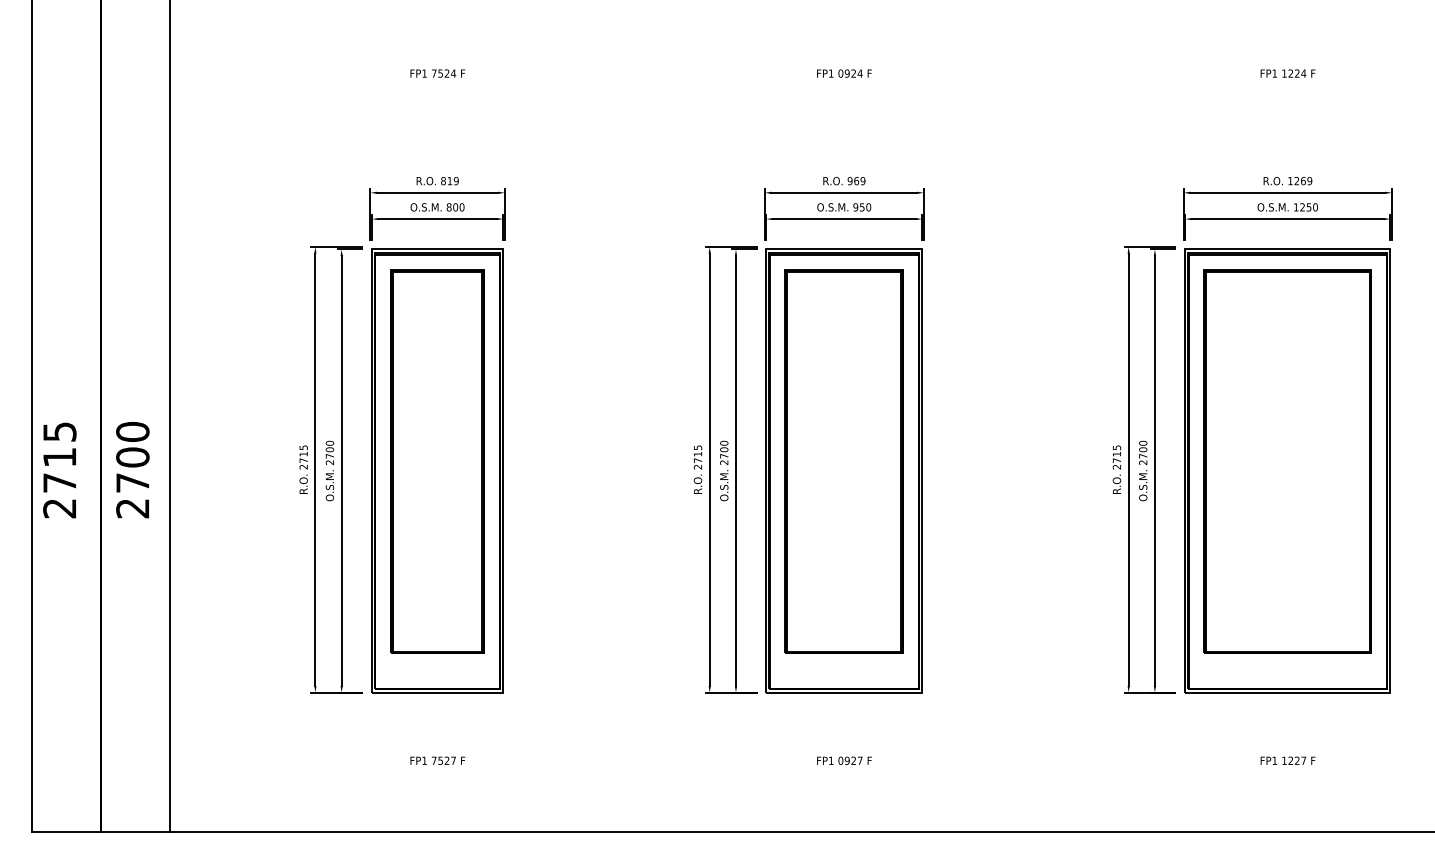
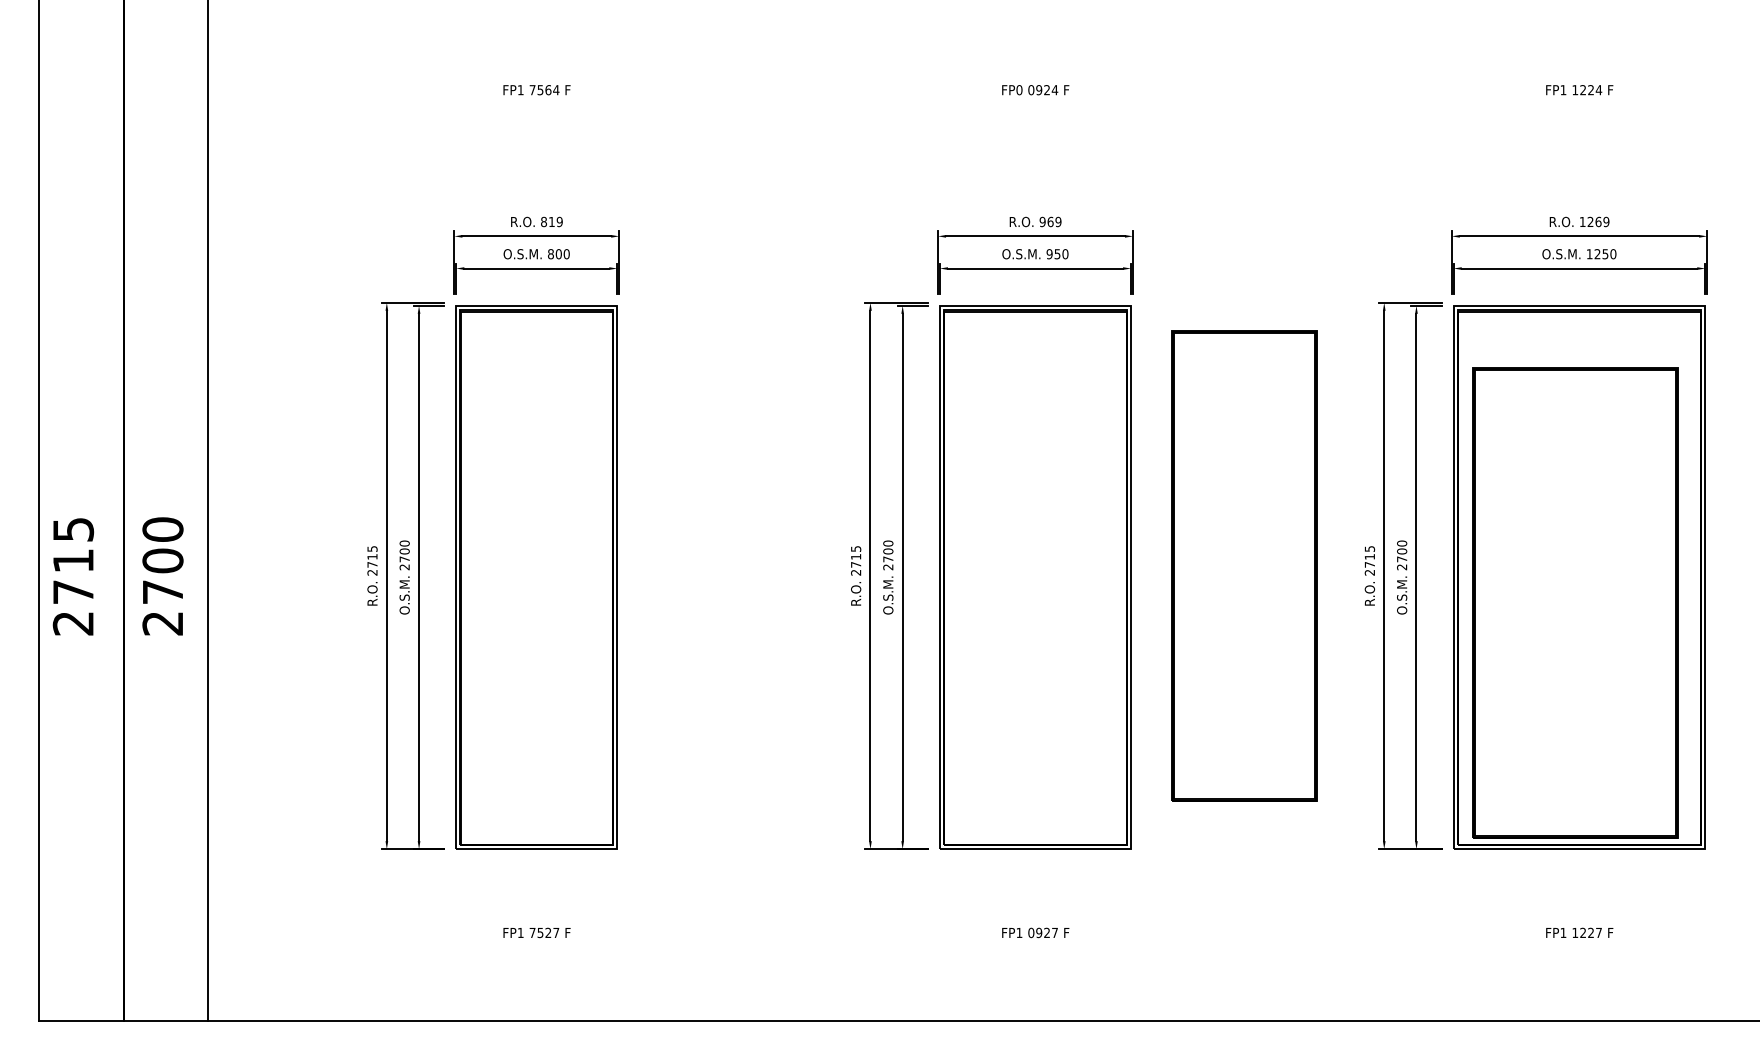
text: (447, 73) -> (548, 90), 7524 -> 7564
text: (831, 73) -> (1019, 90), FP1 -> FP0
part: (437, 461) -> (536, 565), removed
part: (844, 461) -> (1244, 565), moved
part: (1287, 461) -> (1575, 602), moved

